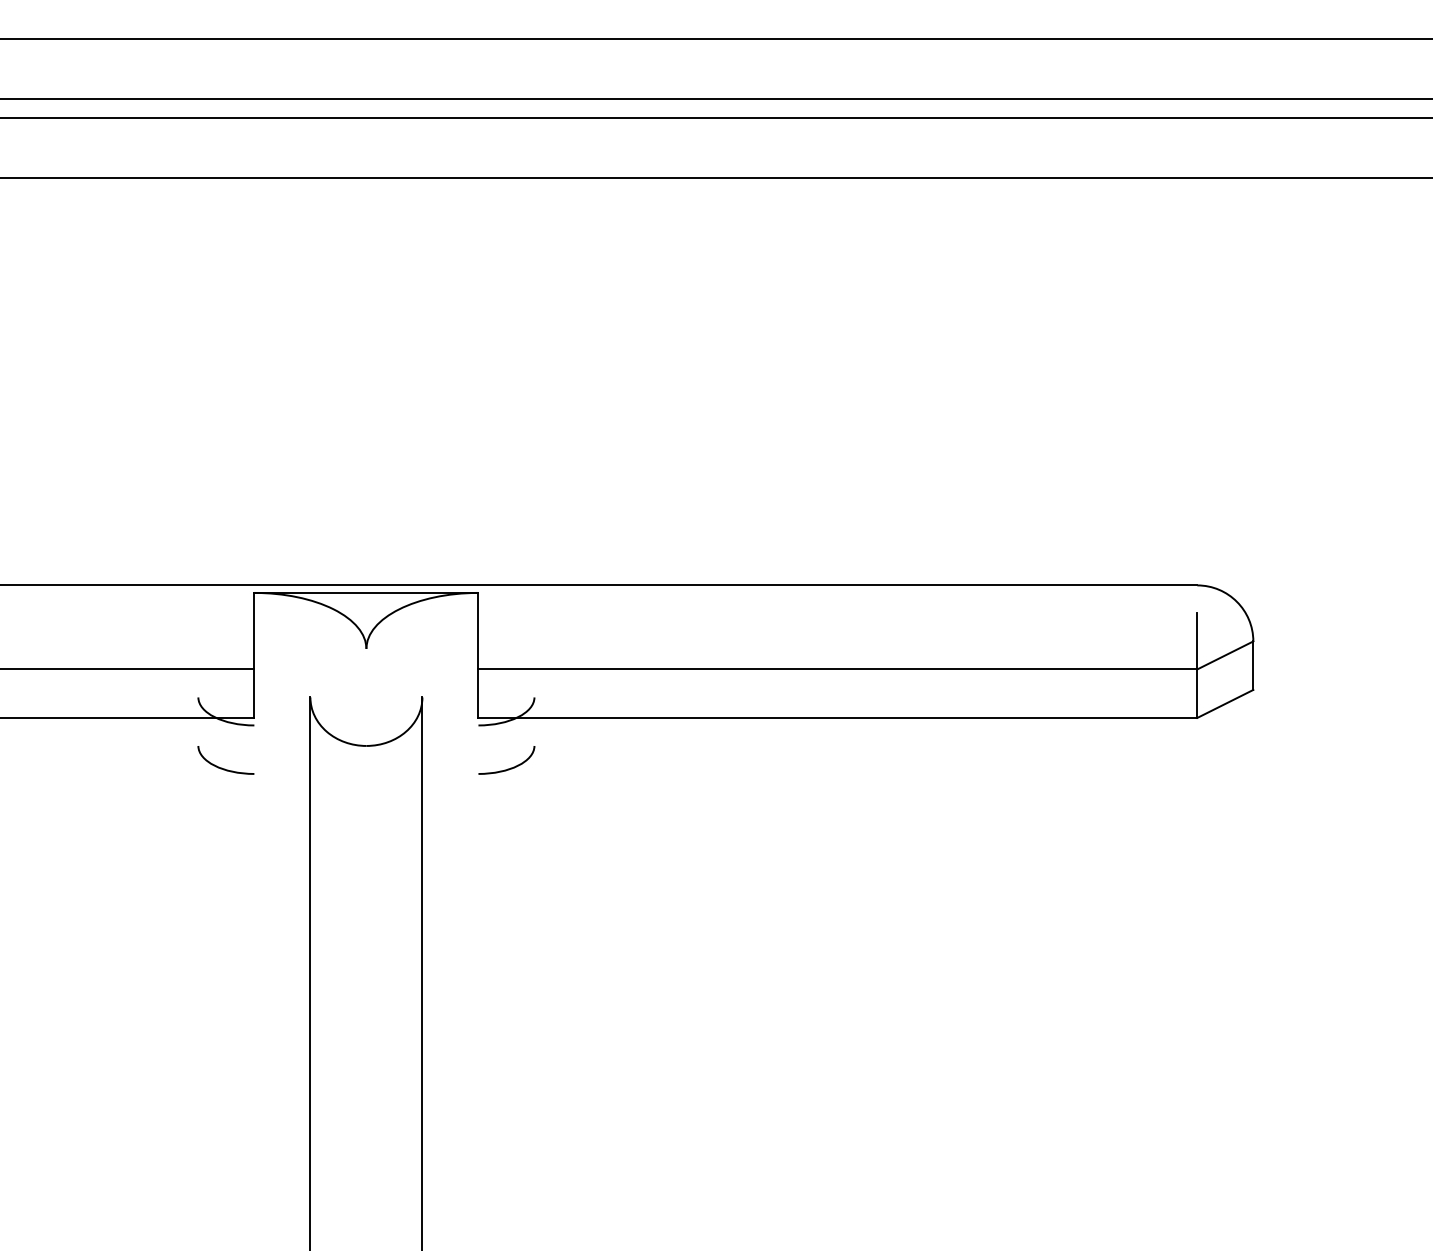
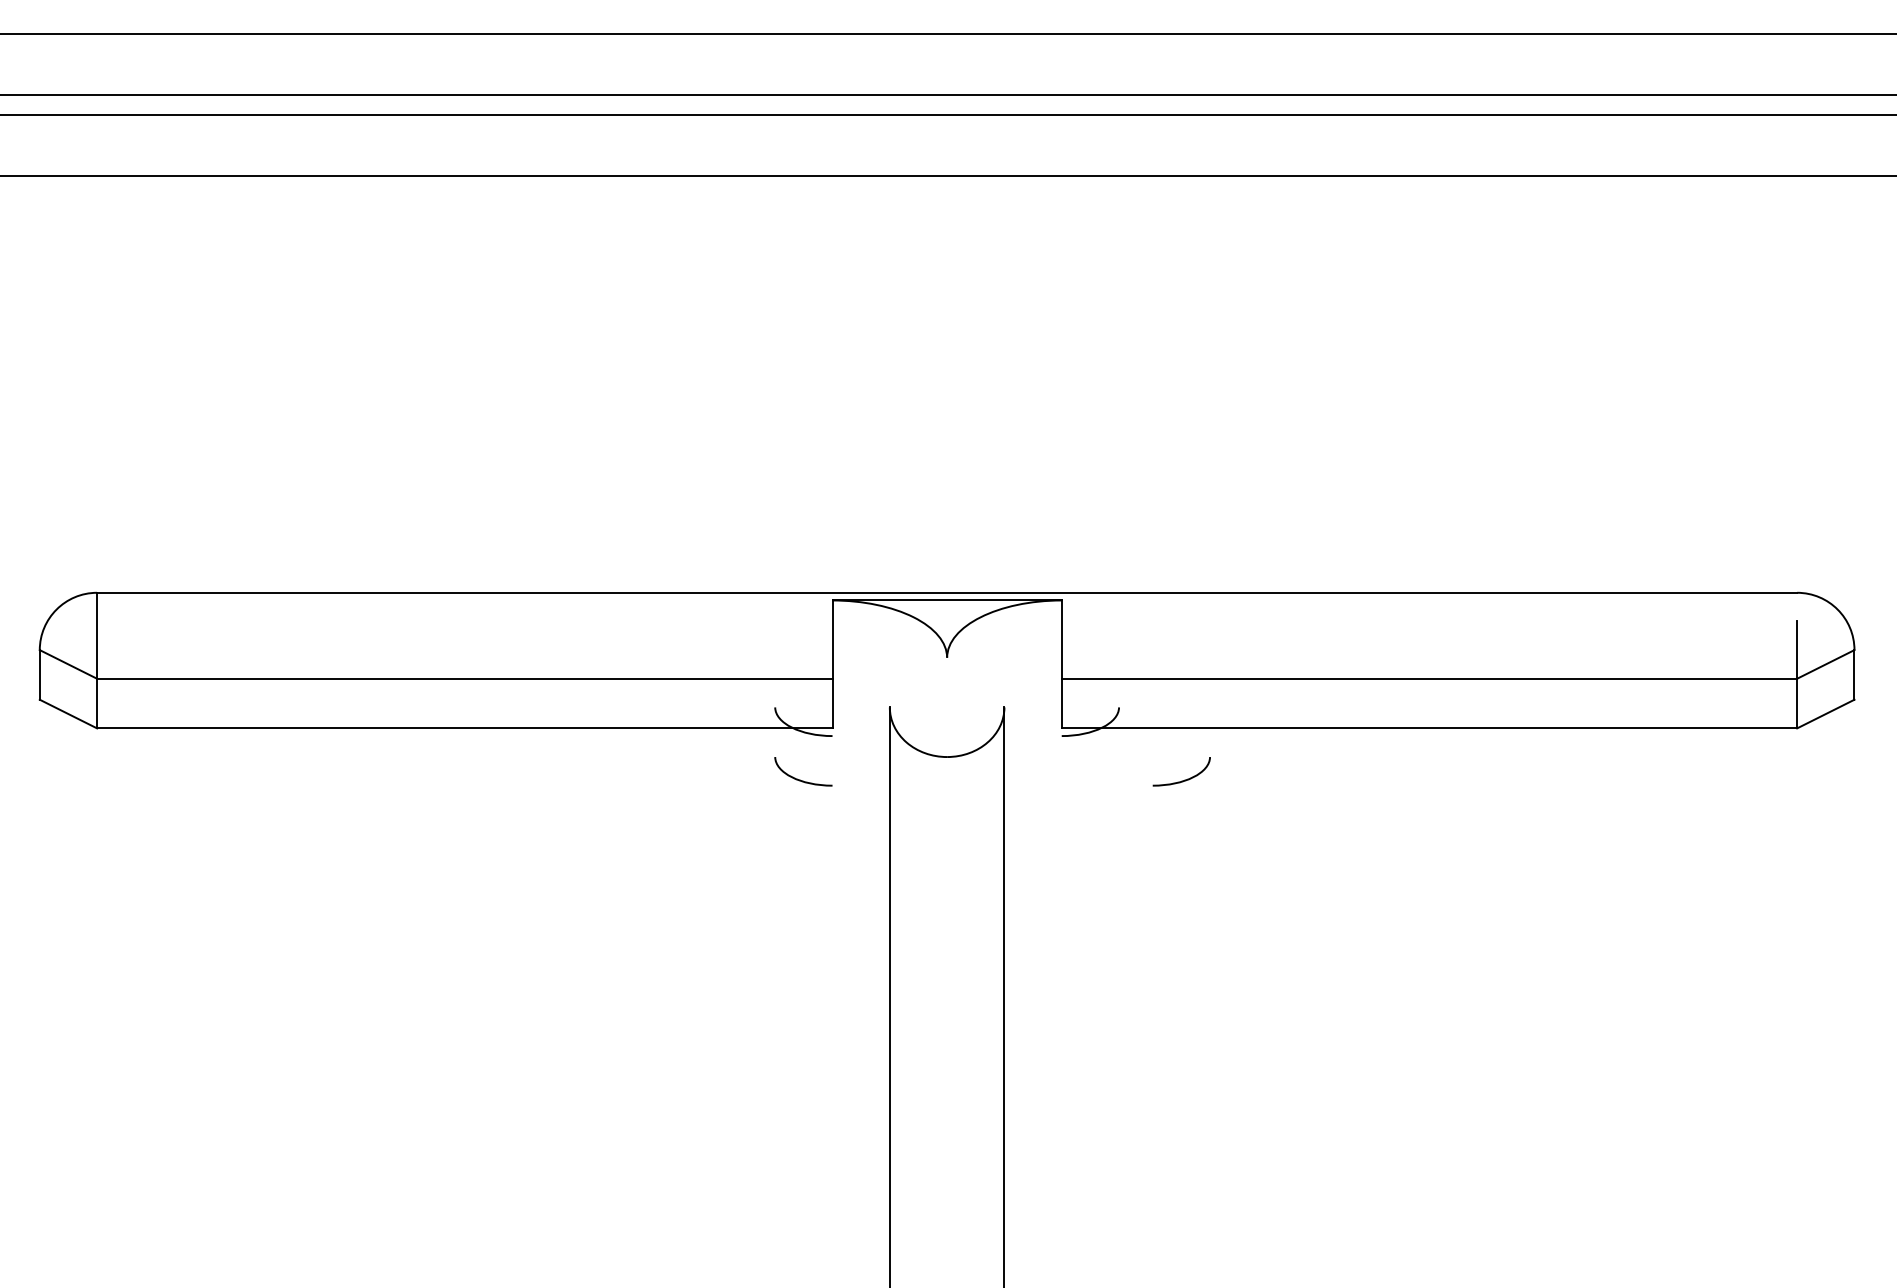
curve: (509, 767) -> (1184, 779), moved

